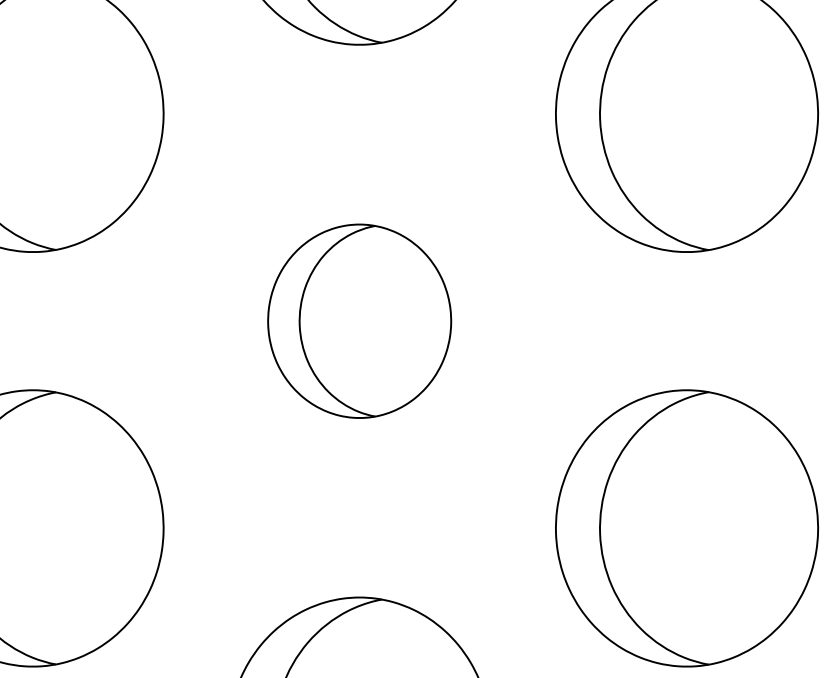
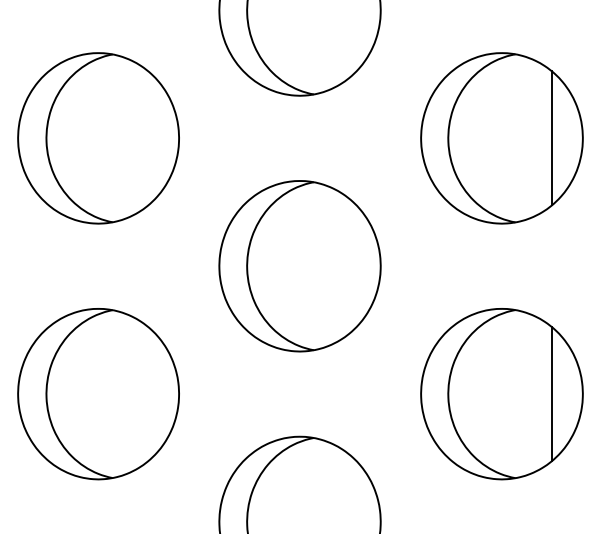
line: (768, 114) -> (552, 138), added
part: (358, 321) -> (299, 266), size x1.43
line: (768, 529) -> (552, 394), added

